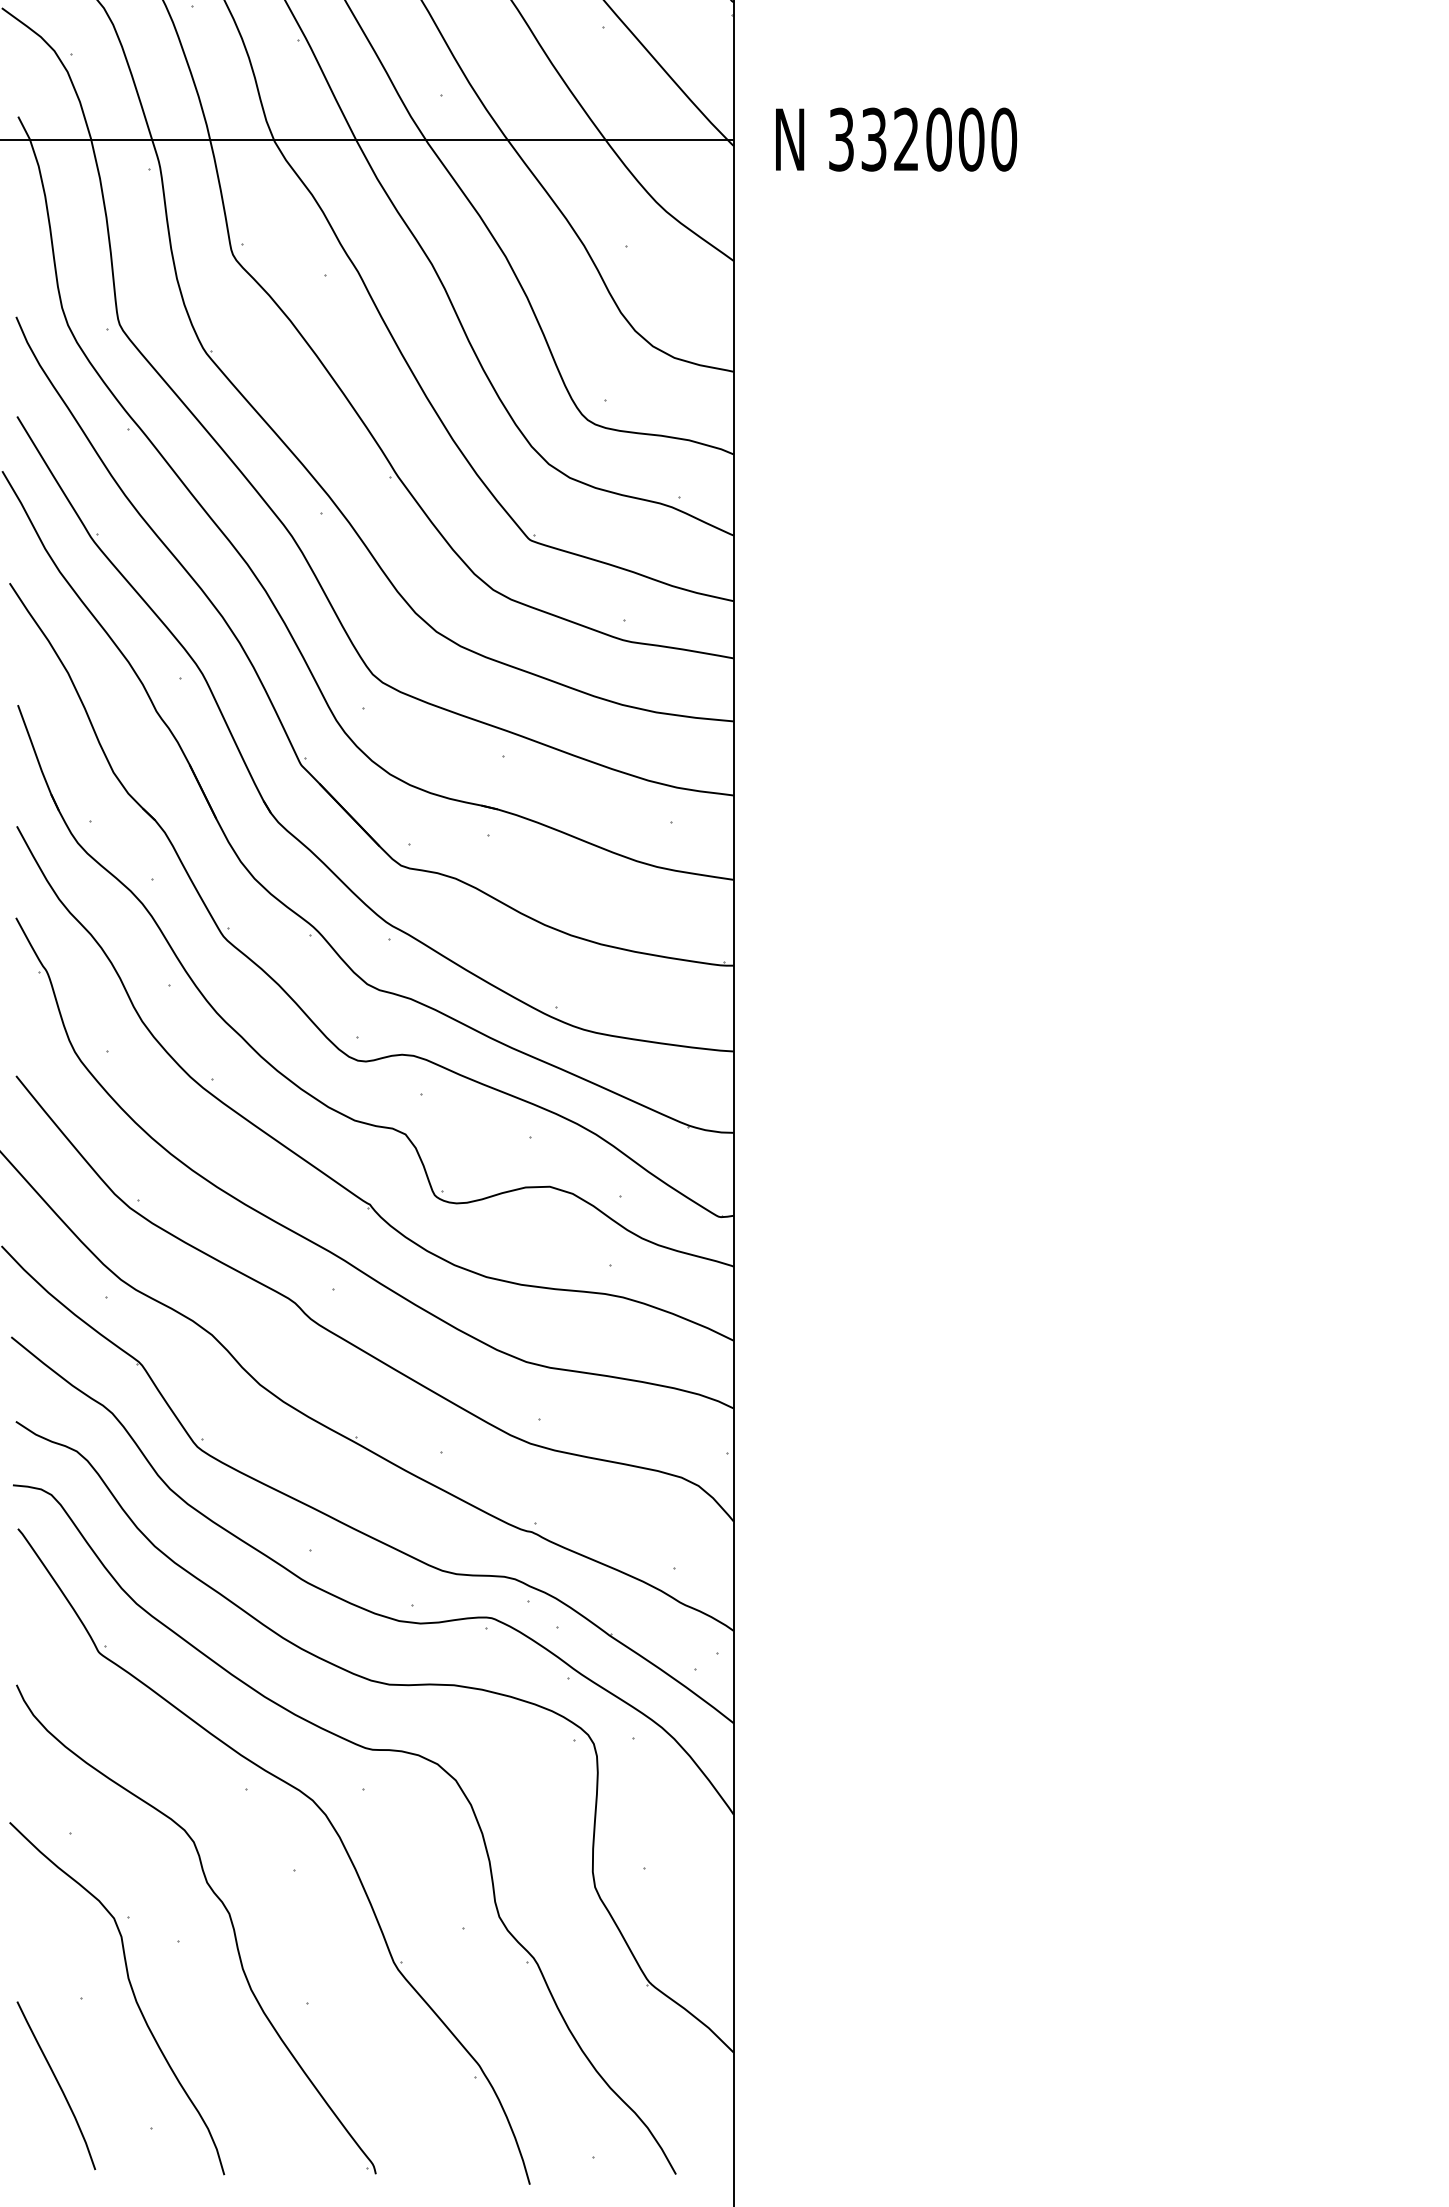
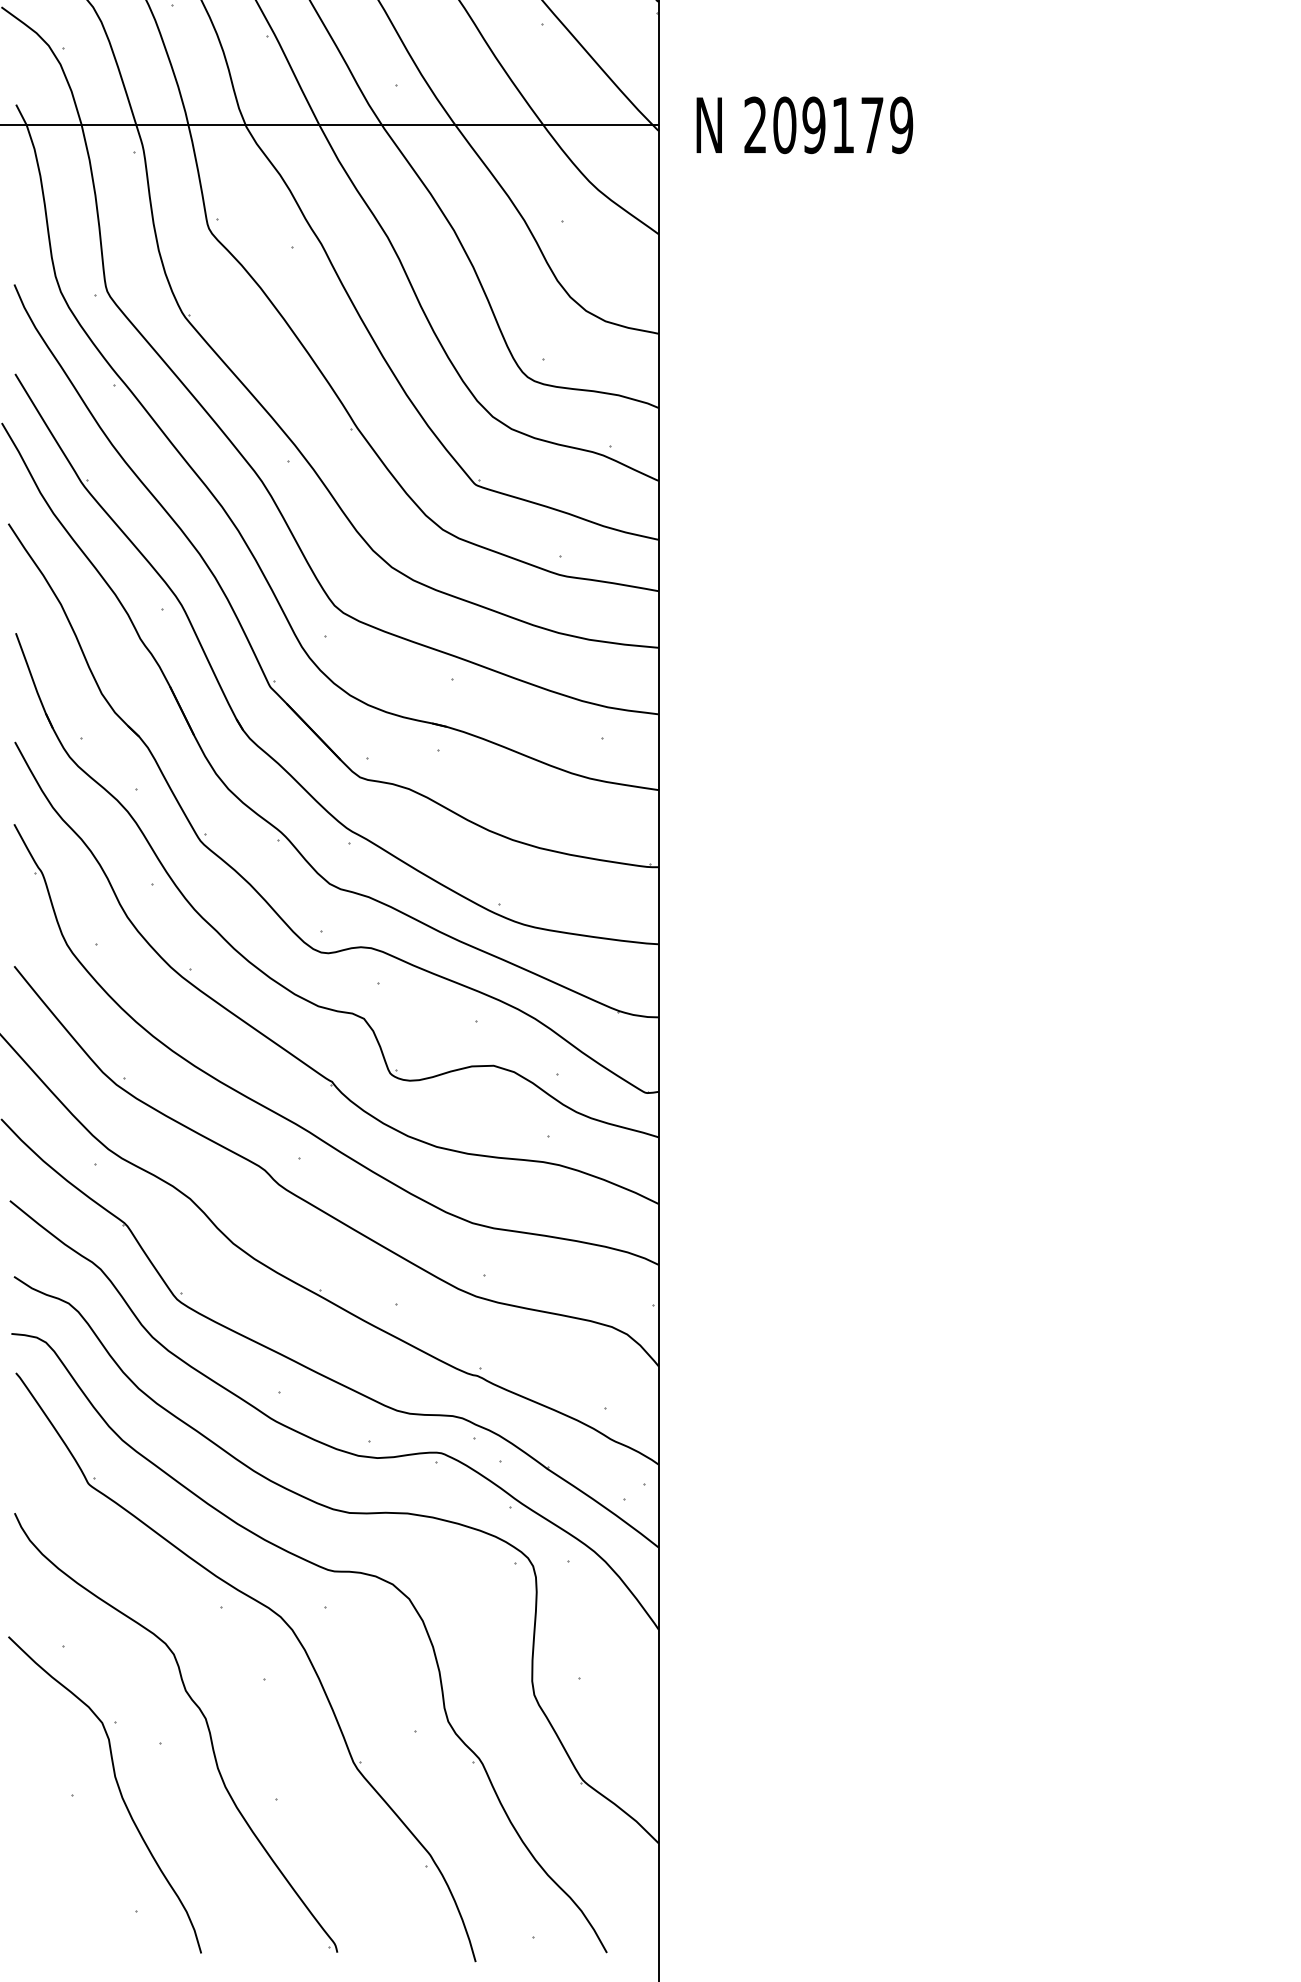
text: (922, 139) -> (828, 125), 332000 -> 209179
curve: (57, 2083) -> (51, 1871), removed

